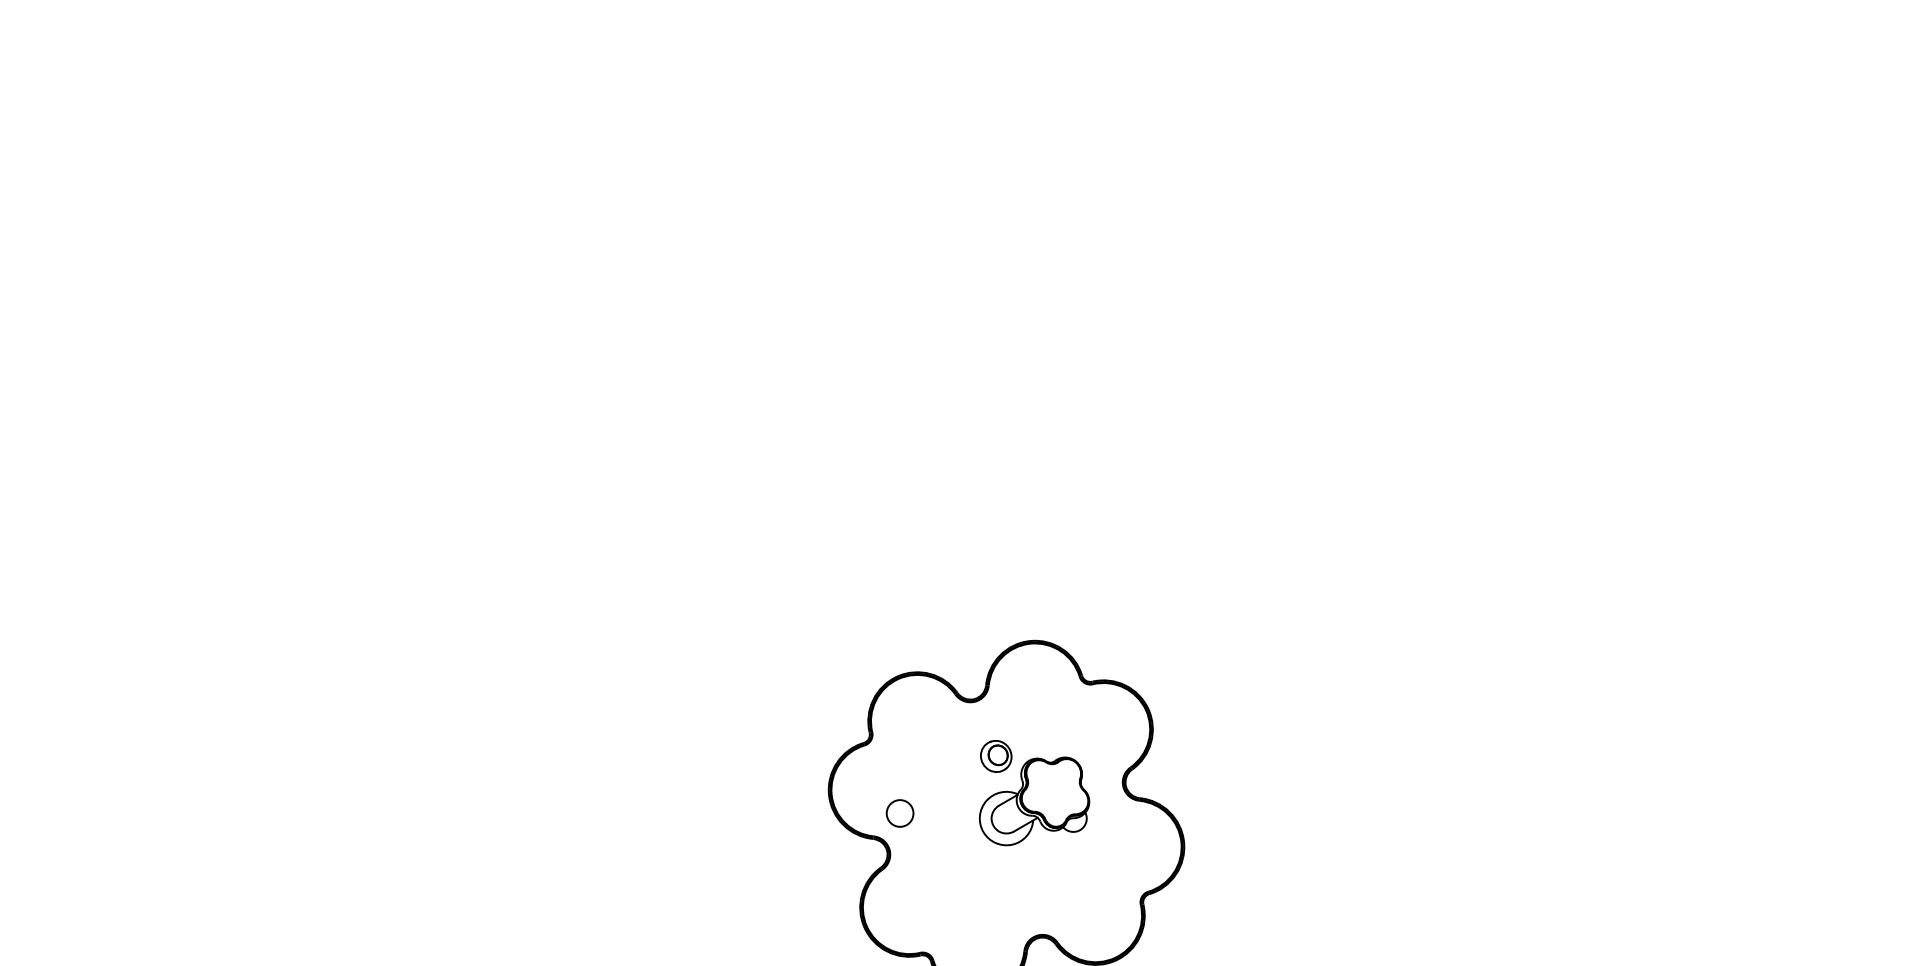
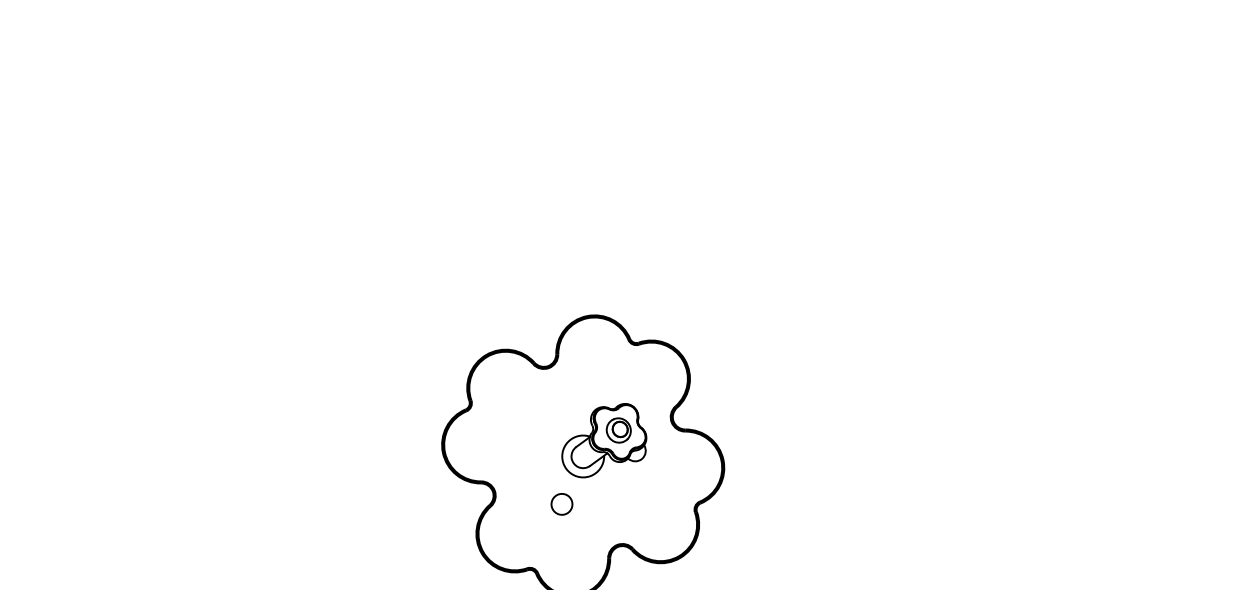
part: (996, 756) -> (619, 430), moved
circle: (899, 813) -> (561, 504), moved

